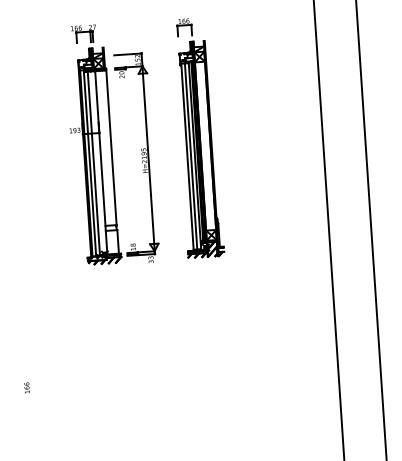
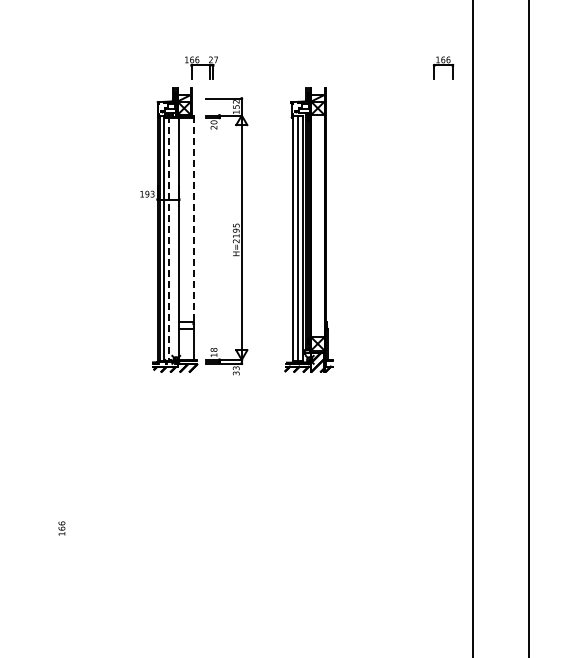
part: (184, 27) -> (443, 67), moved
part: (83, 33) -> (201, 67), moved
line: (111, 147) -> (193, 219), solid -> dashed
line: (93, 163) -> (169, 238), solid -> dashed

